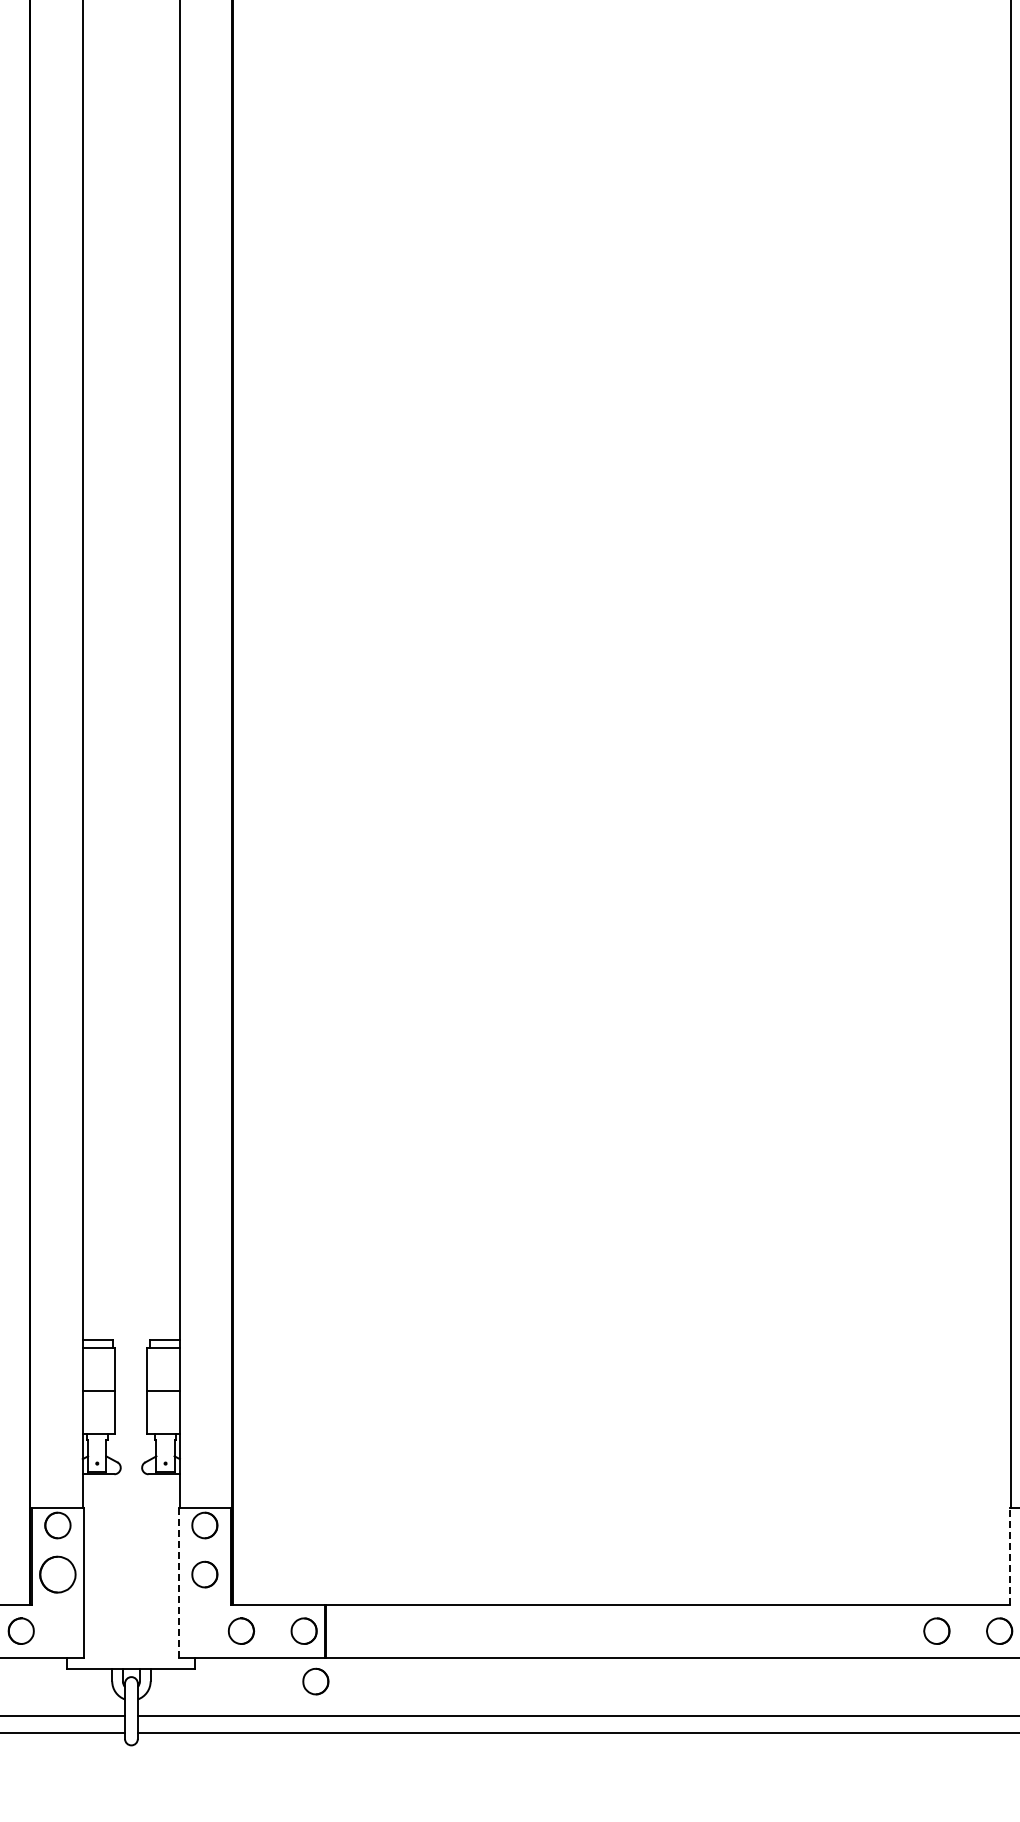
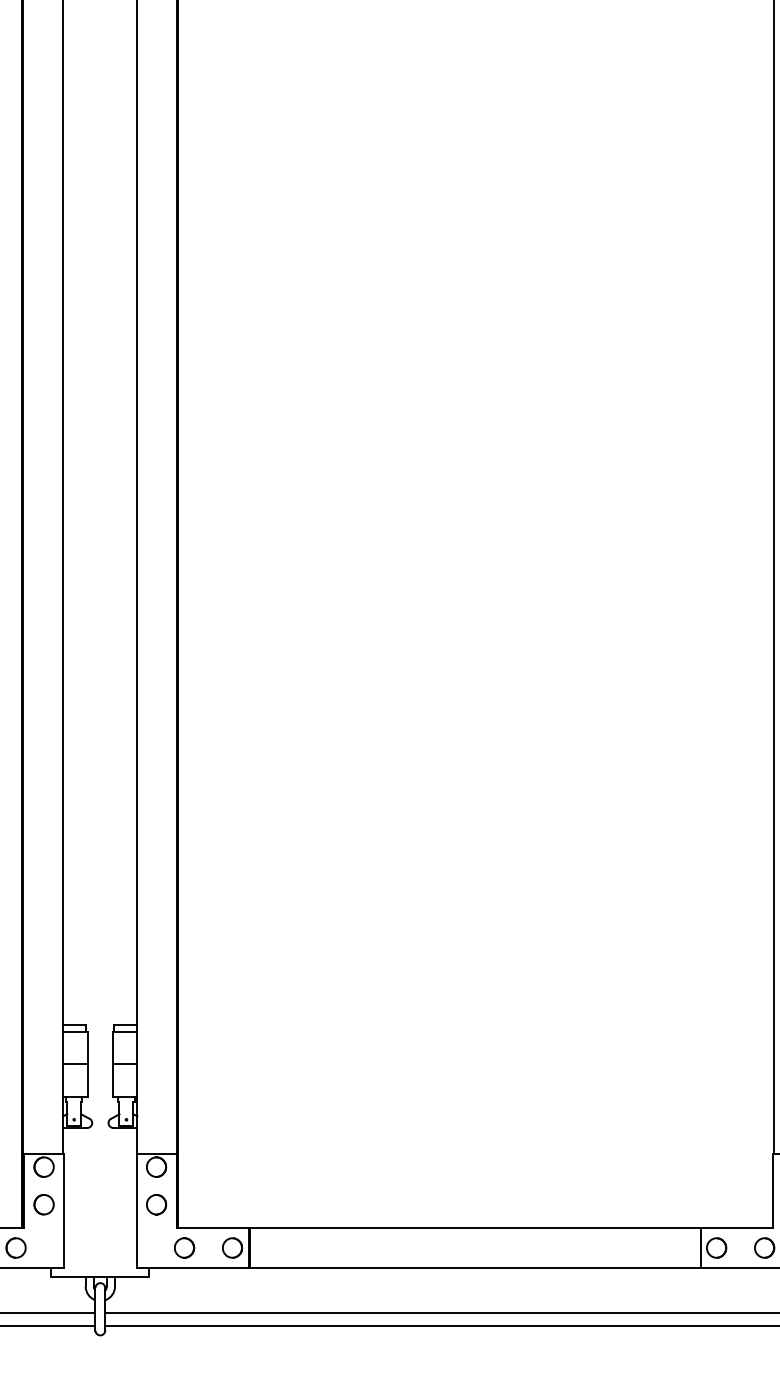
line: (1010, 1555) -> (772, 1190), dashed -> solid
part: (57, 1574) -> (43, 1204), size x0.71
line: (178, 1583) -> (136, 1211), dashed -> solid
line: (916, 1630) -> (701, 1247), added
part: (315, 1681) -> (241, 1286), removed

